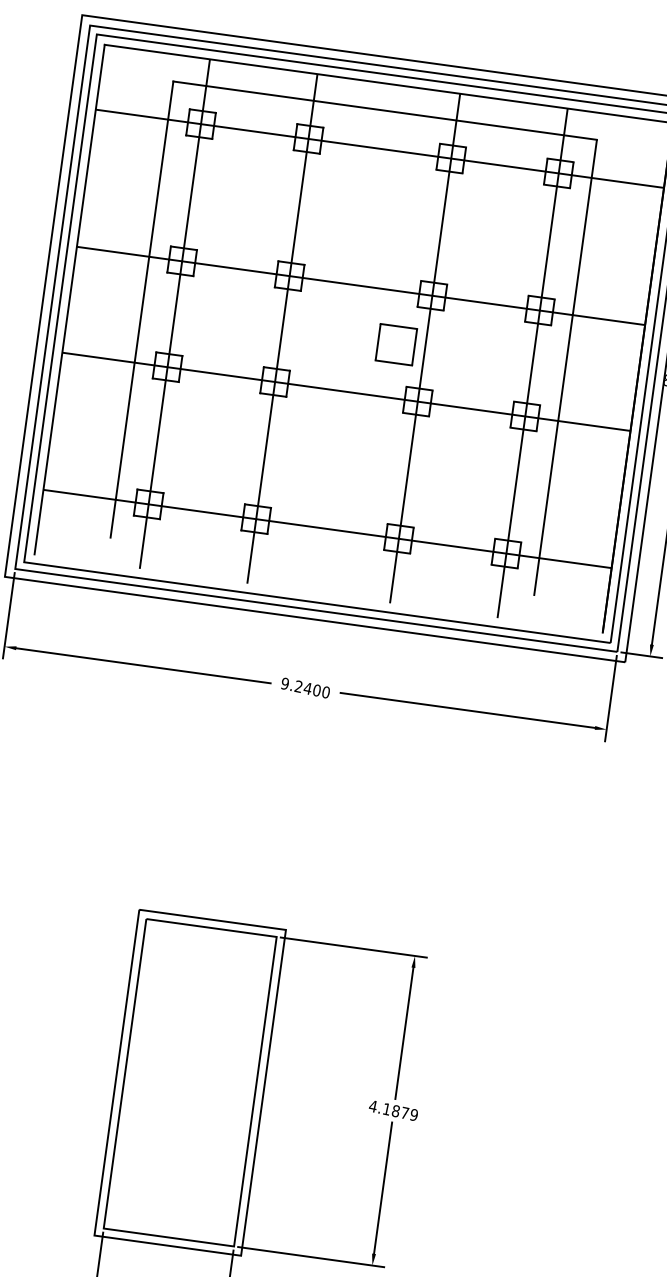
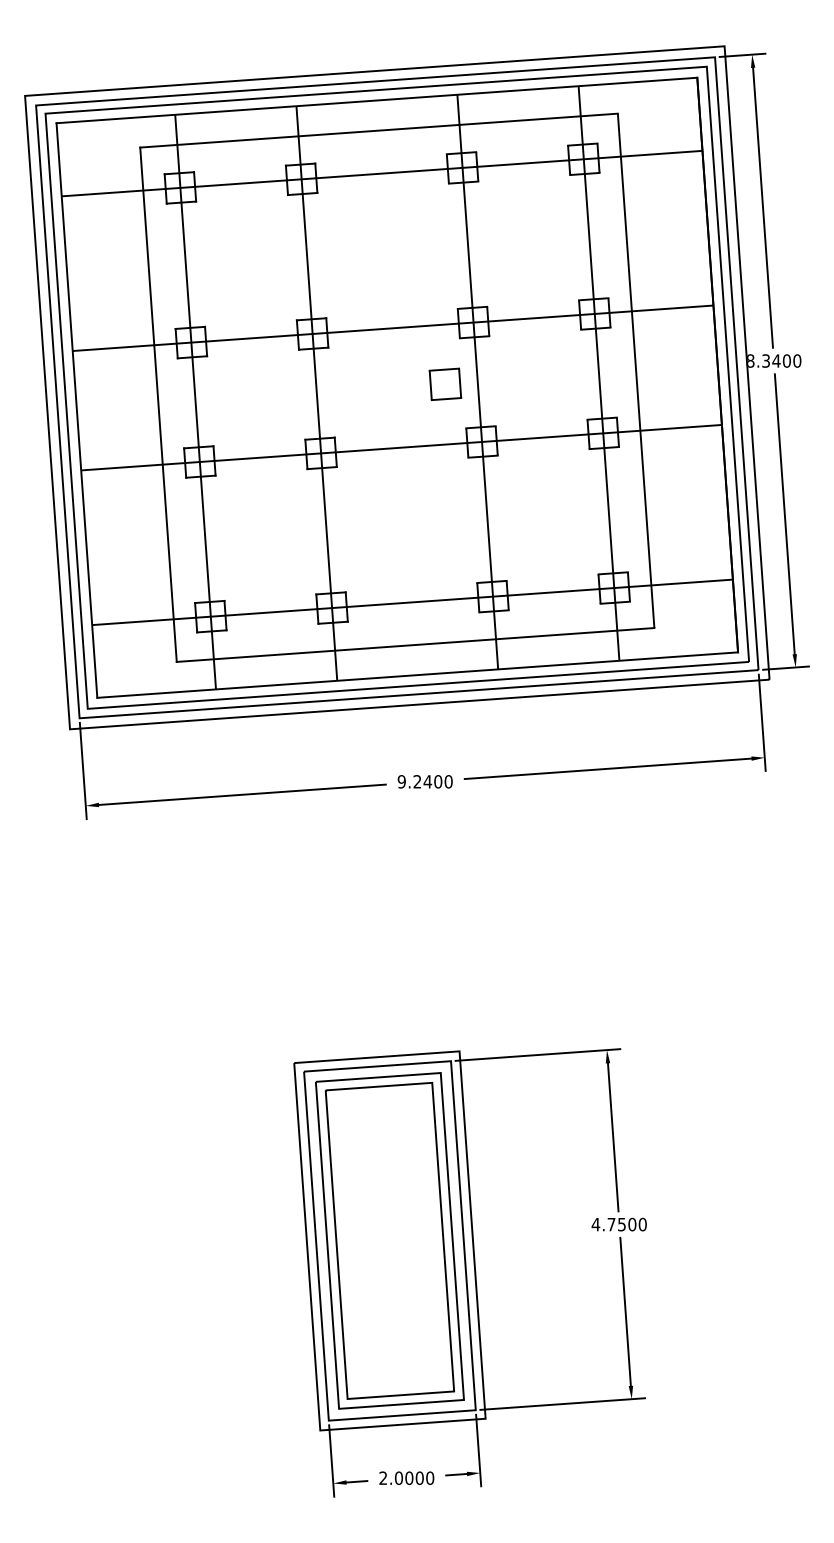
part: (396, 343) -> (445, 383), size x0.71
line: (322, 566) -> (415, 644), added
line: (318, 592) -> (417, 674), added
part: (189, 1082) -> (389, 1240), added
text: (399, 1111) -> (626, 1224), 4.1879 -> 4.7500

